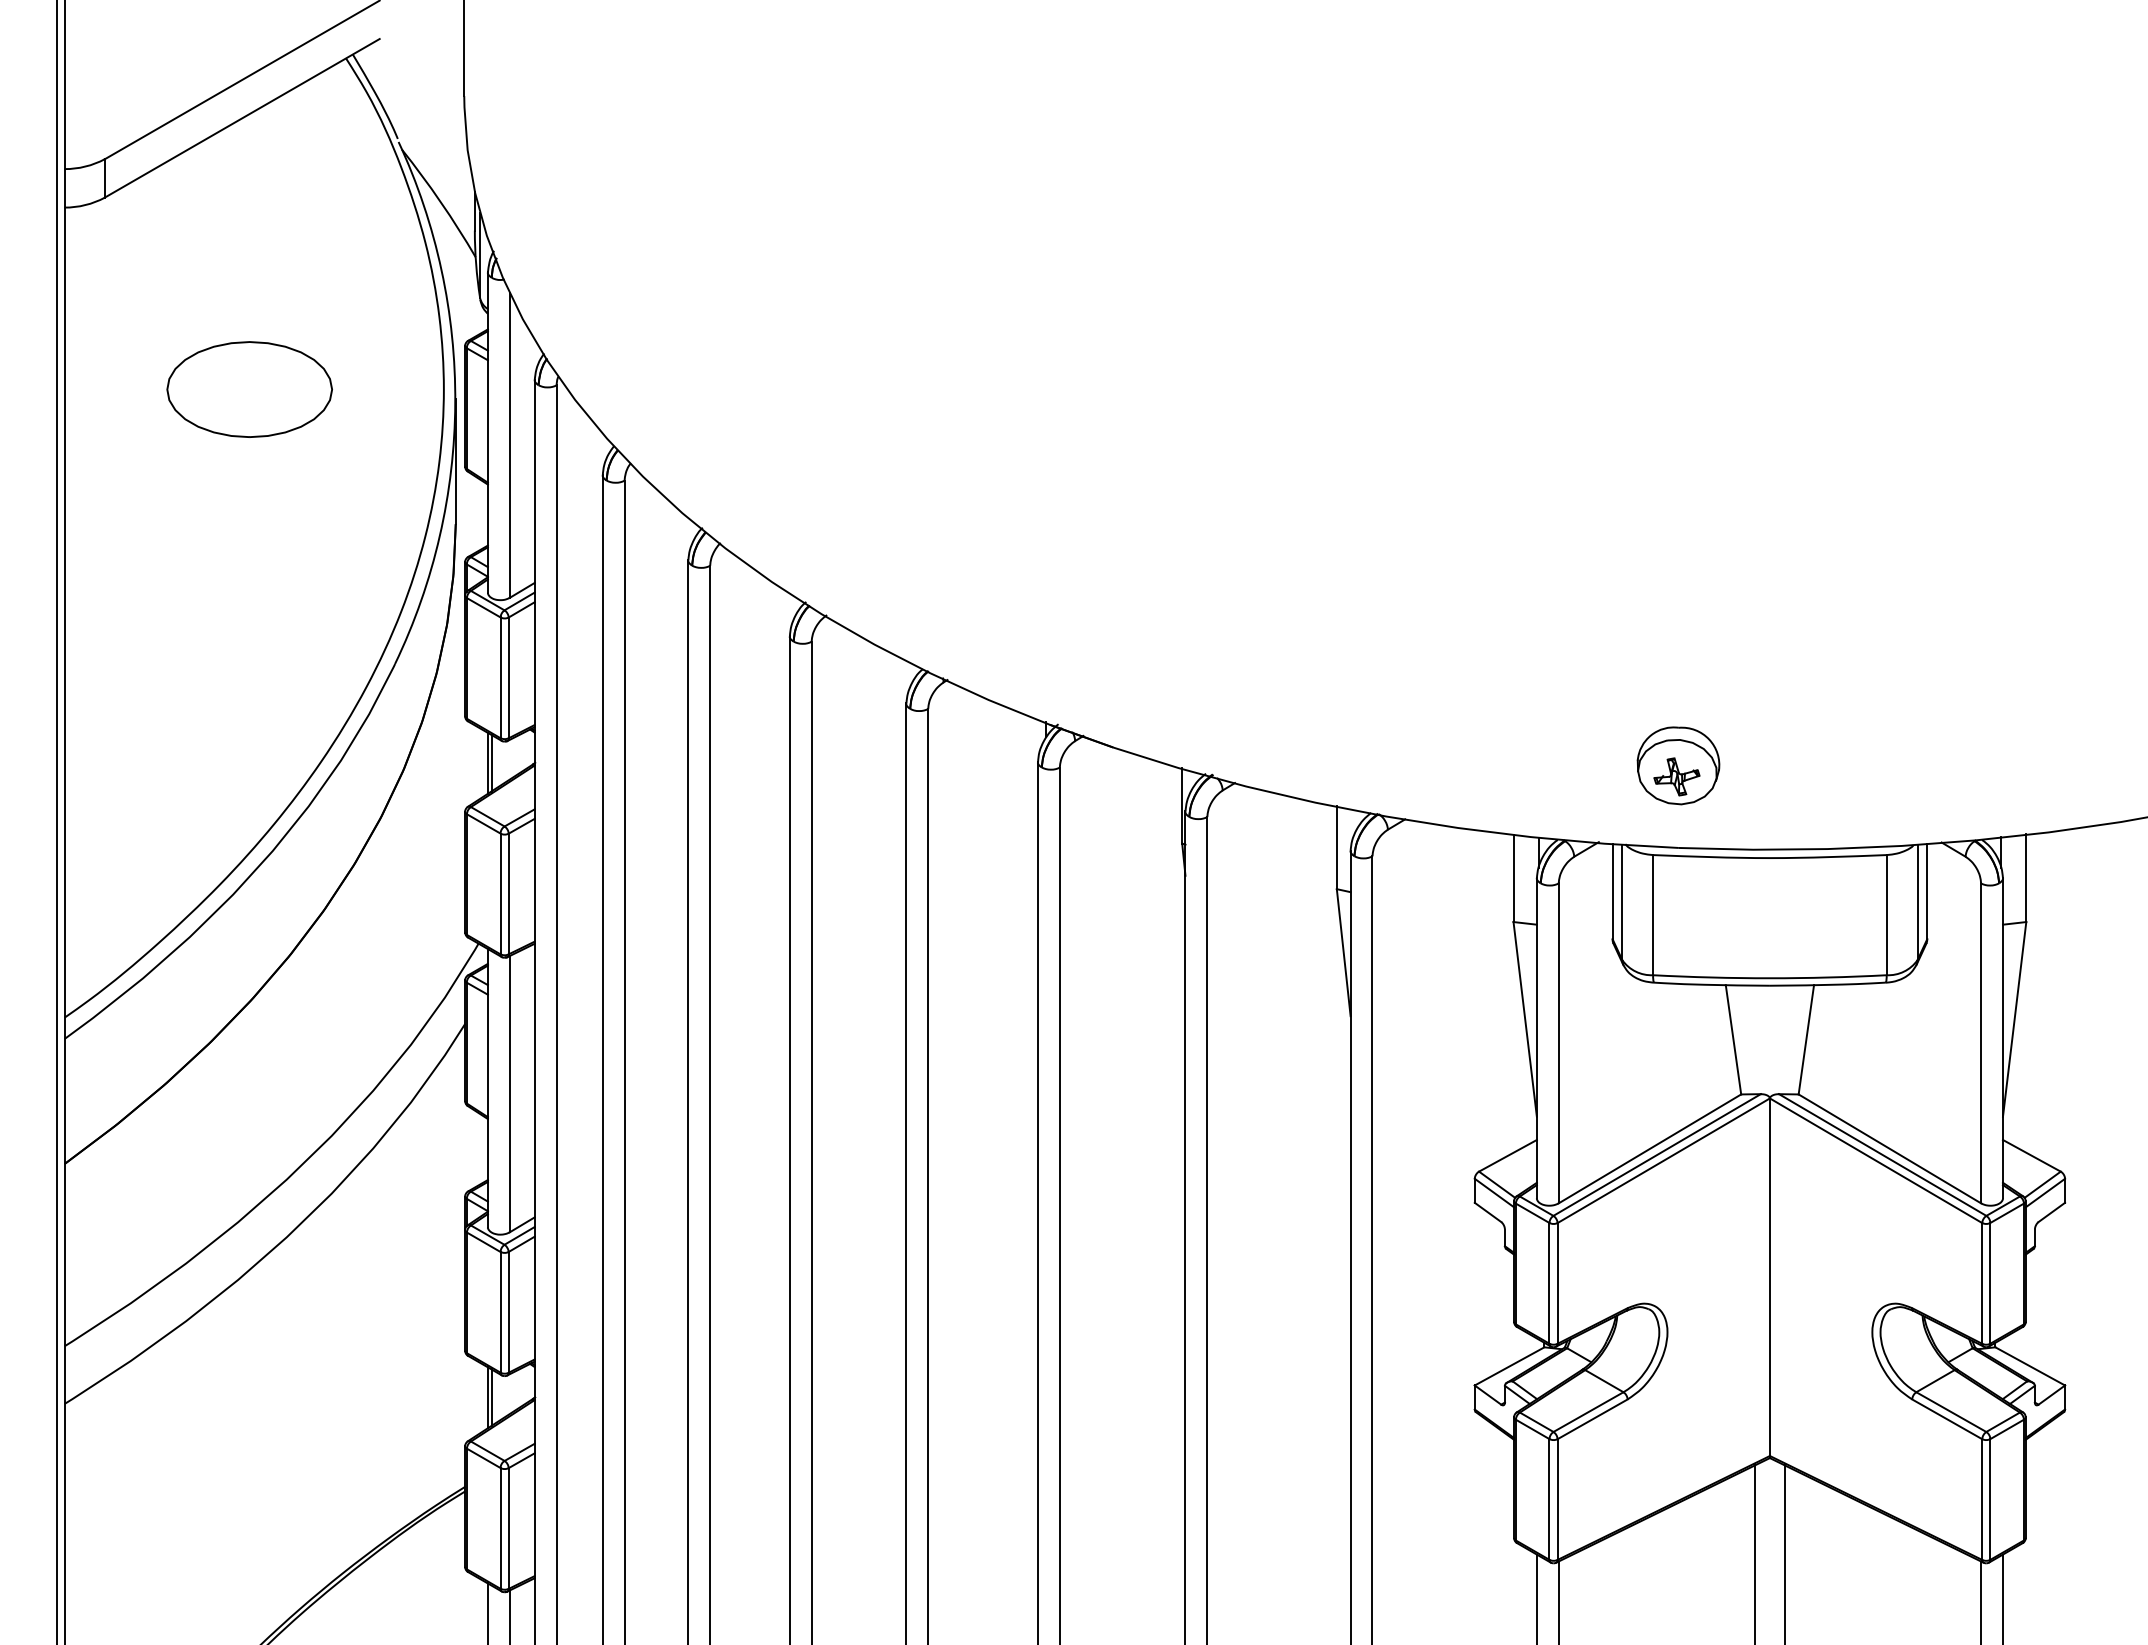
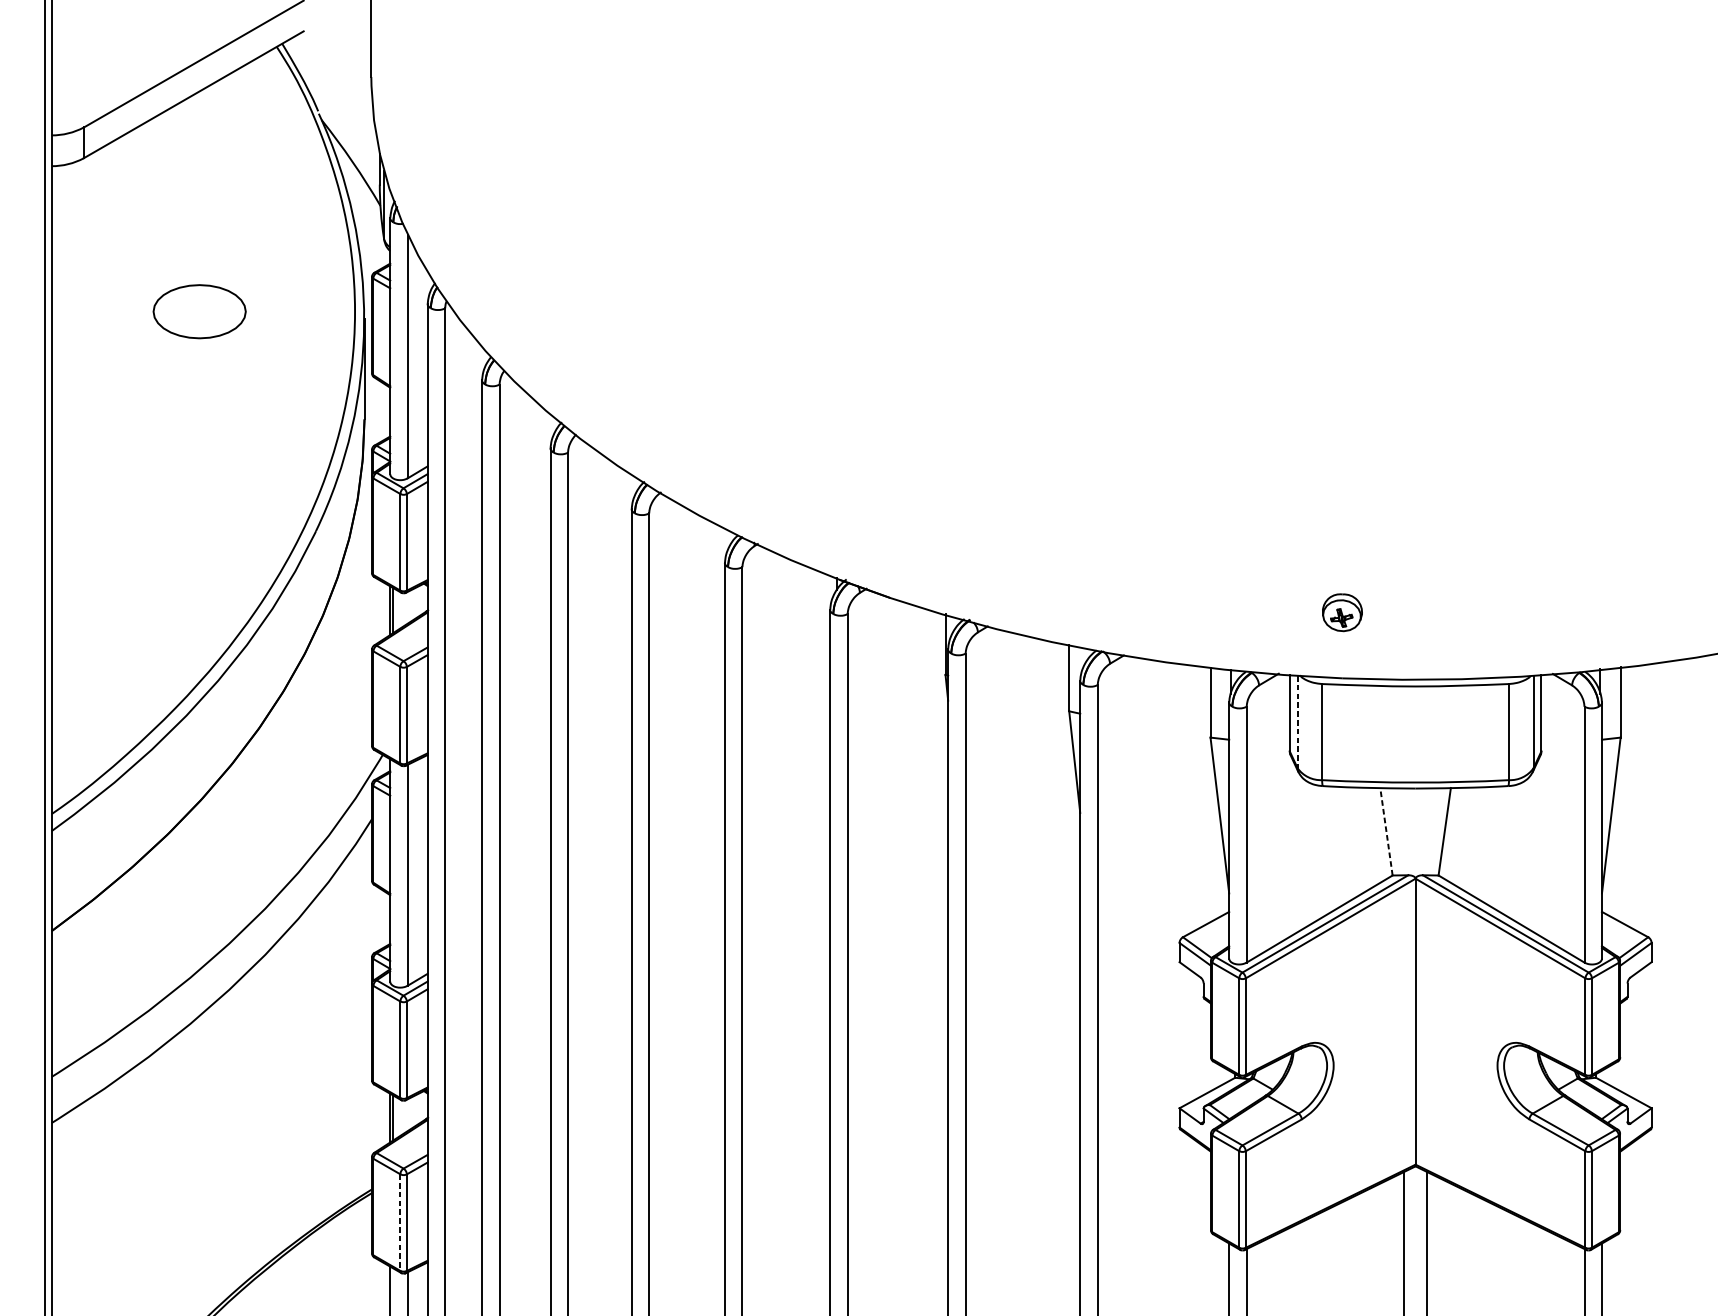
part: (249, 389) -> (199, 311), size x0.7
part: (1678, 765) -> (1342, 612), size x0.6
line: (1622, 902) -> (1297, 721), solid -> dashed
line: (1733, 1039) -> (1386, 831), solid -> dashed
line: (500, 1528) -> (400, 1222), solid -> dashed

